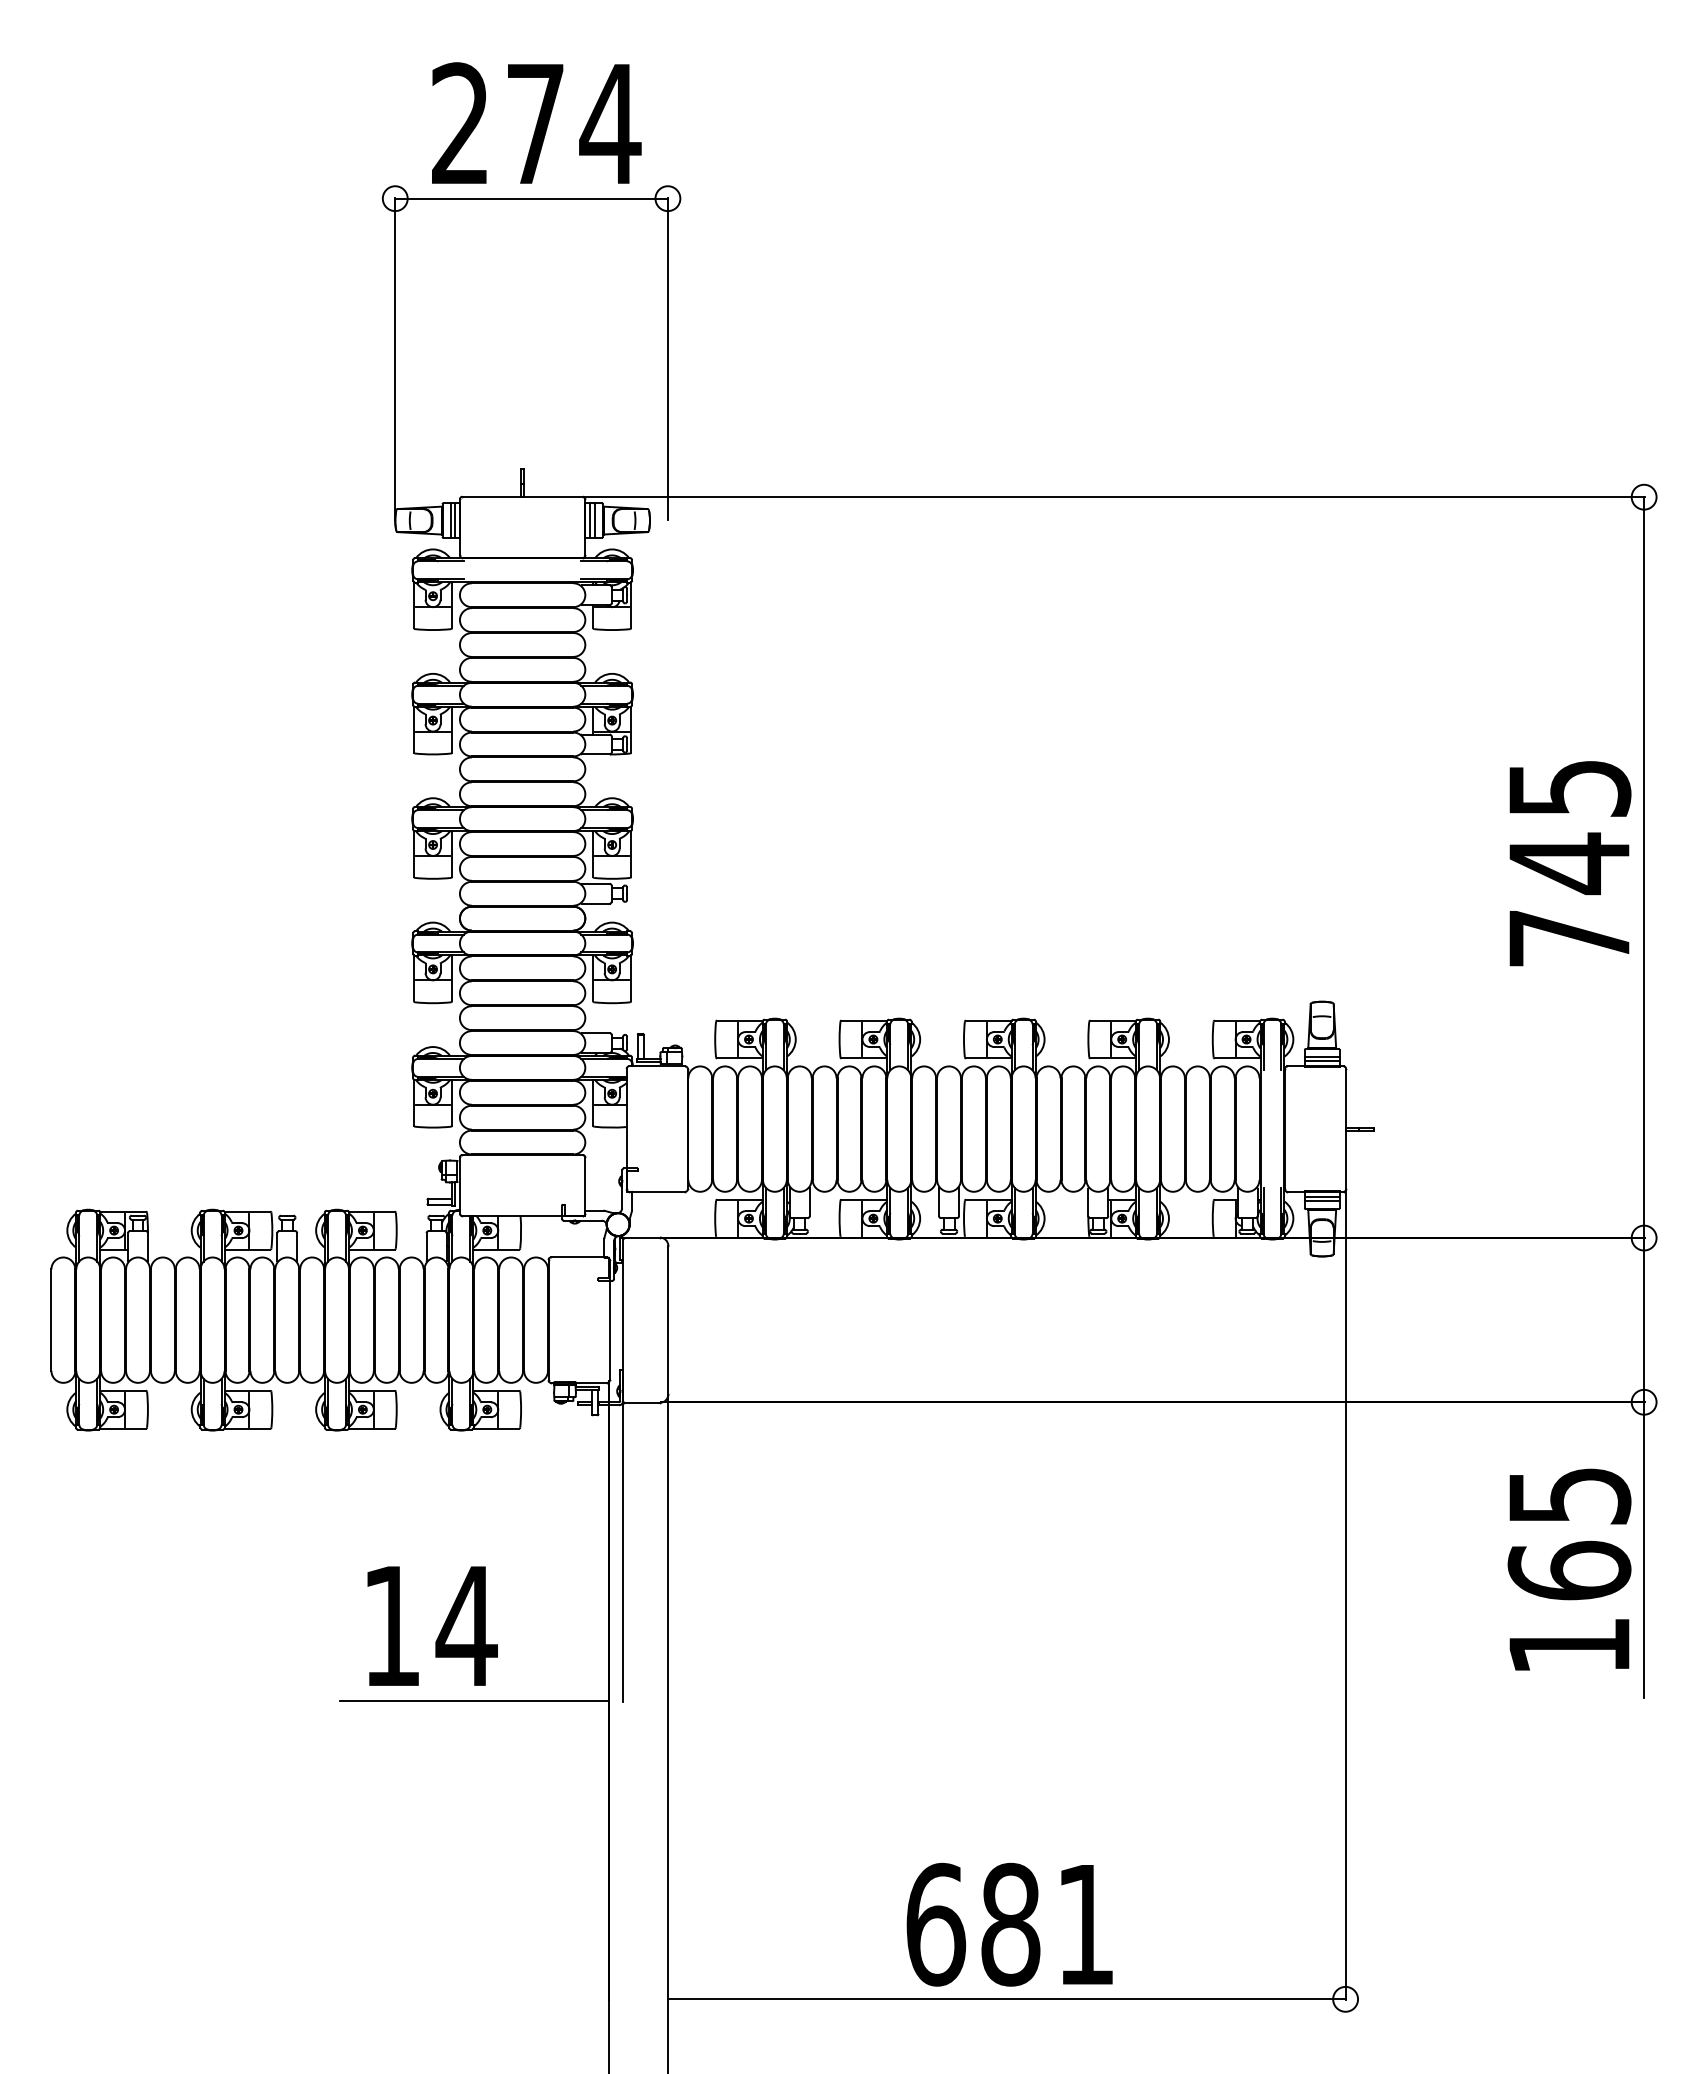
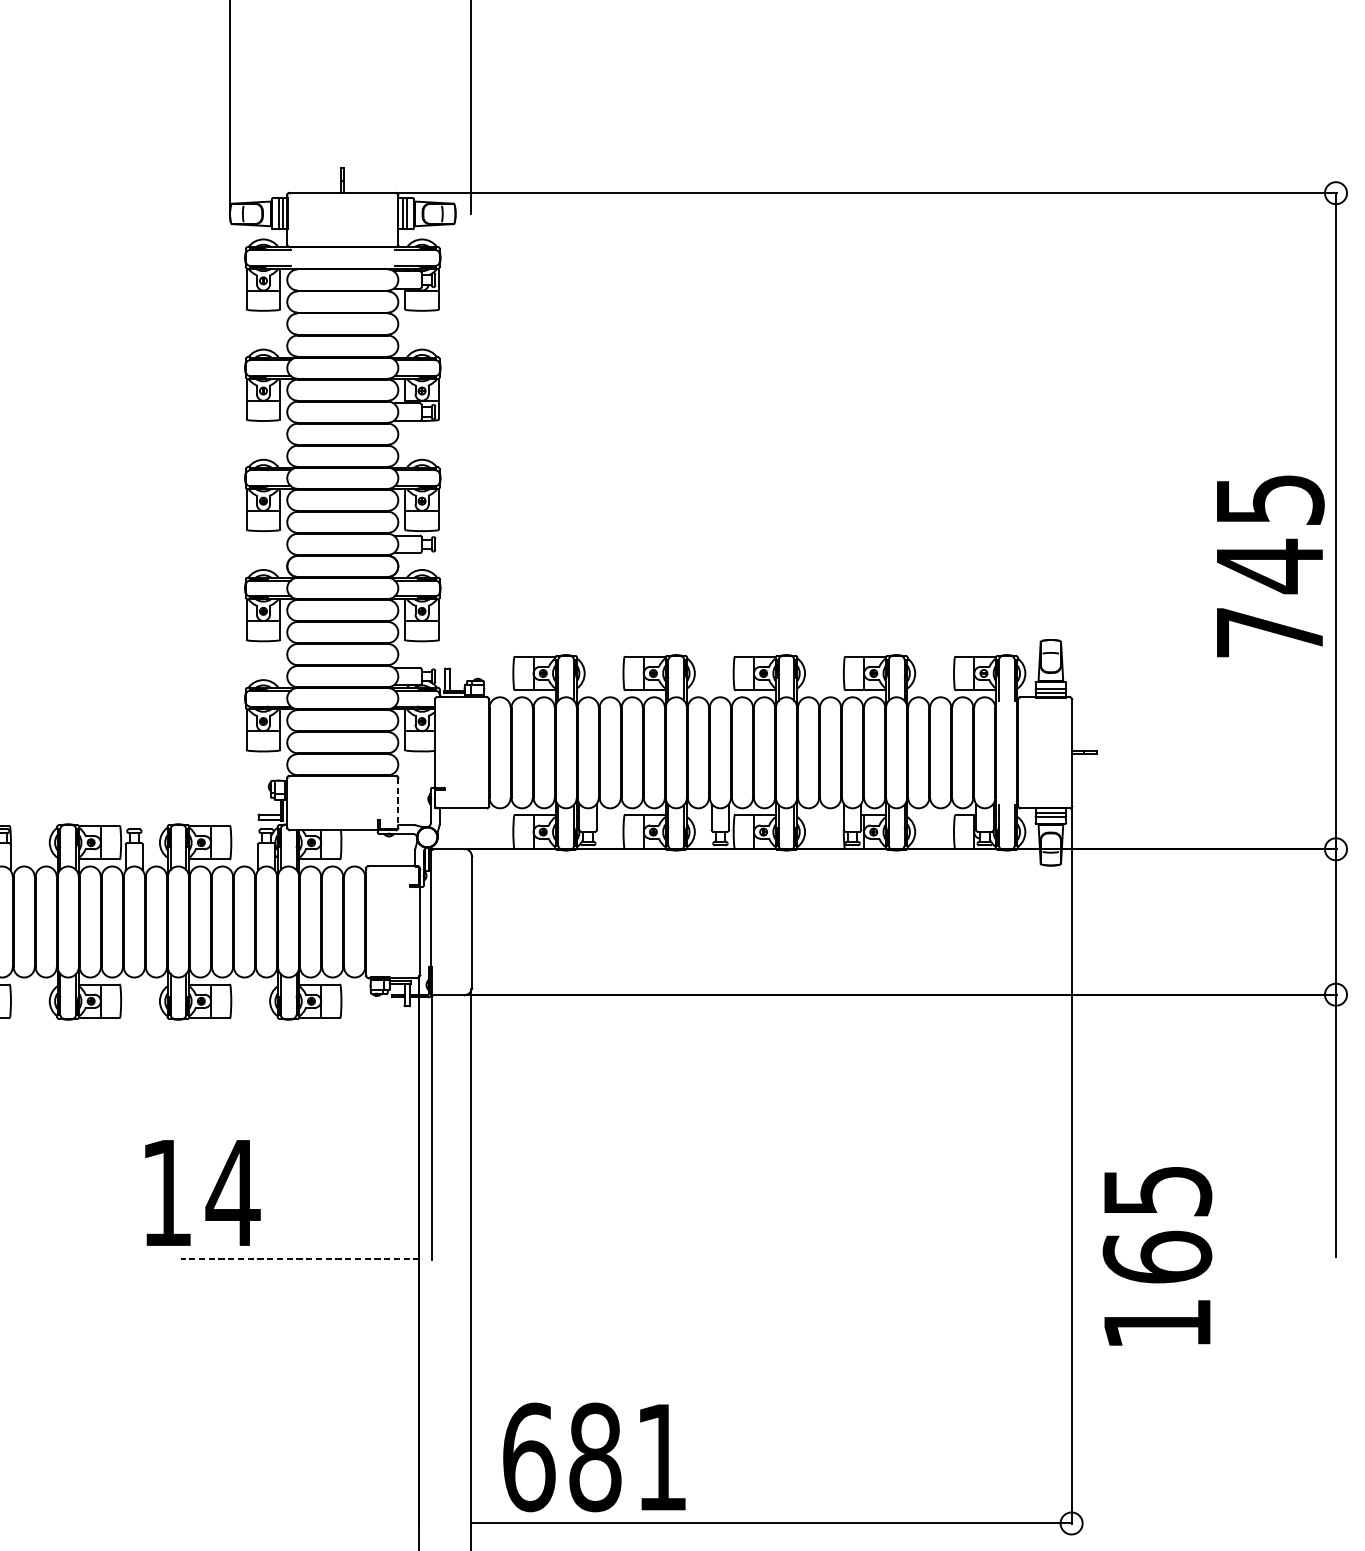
text: (1570, 863) -> (1270, 566), moved
line: (585, 1186) -> (398, 803), solid -> dashed
text: (1569, 1569) -> (1157, 1256), moved
text: (432, 1625) -> (202, 1192), moved
line: (474, 1700) -> (300, 1258), solid -> dashed
text: (1009, 1924) -> (594, 1457), moved

